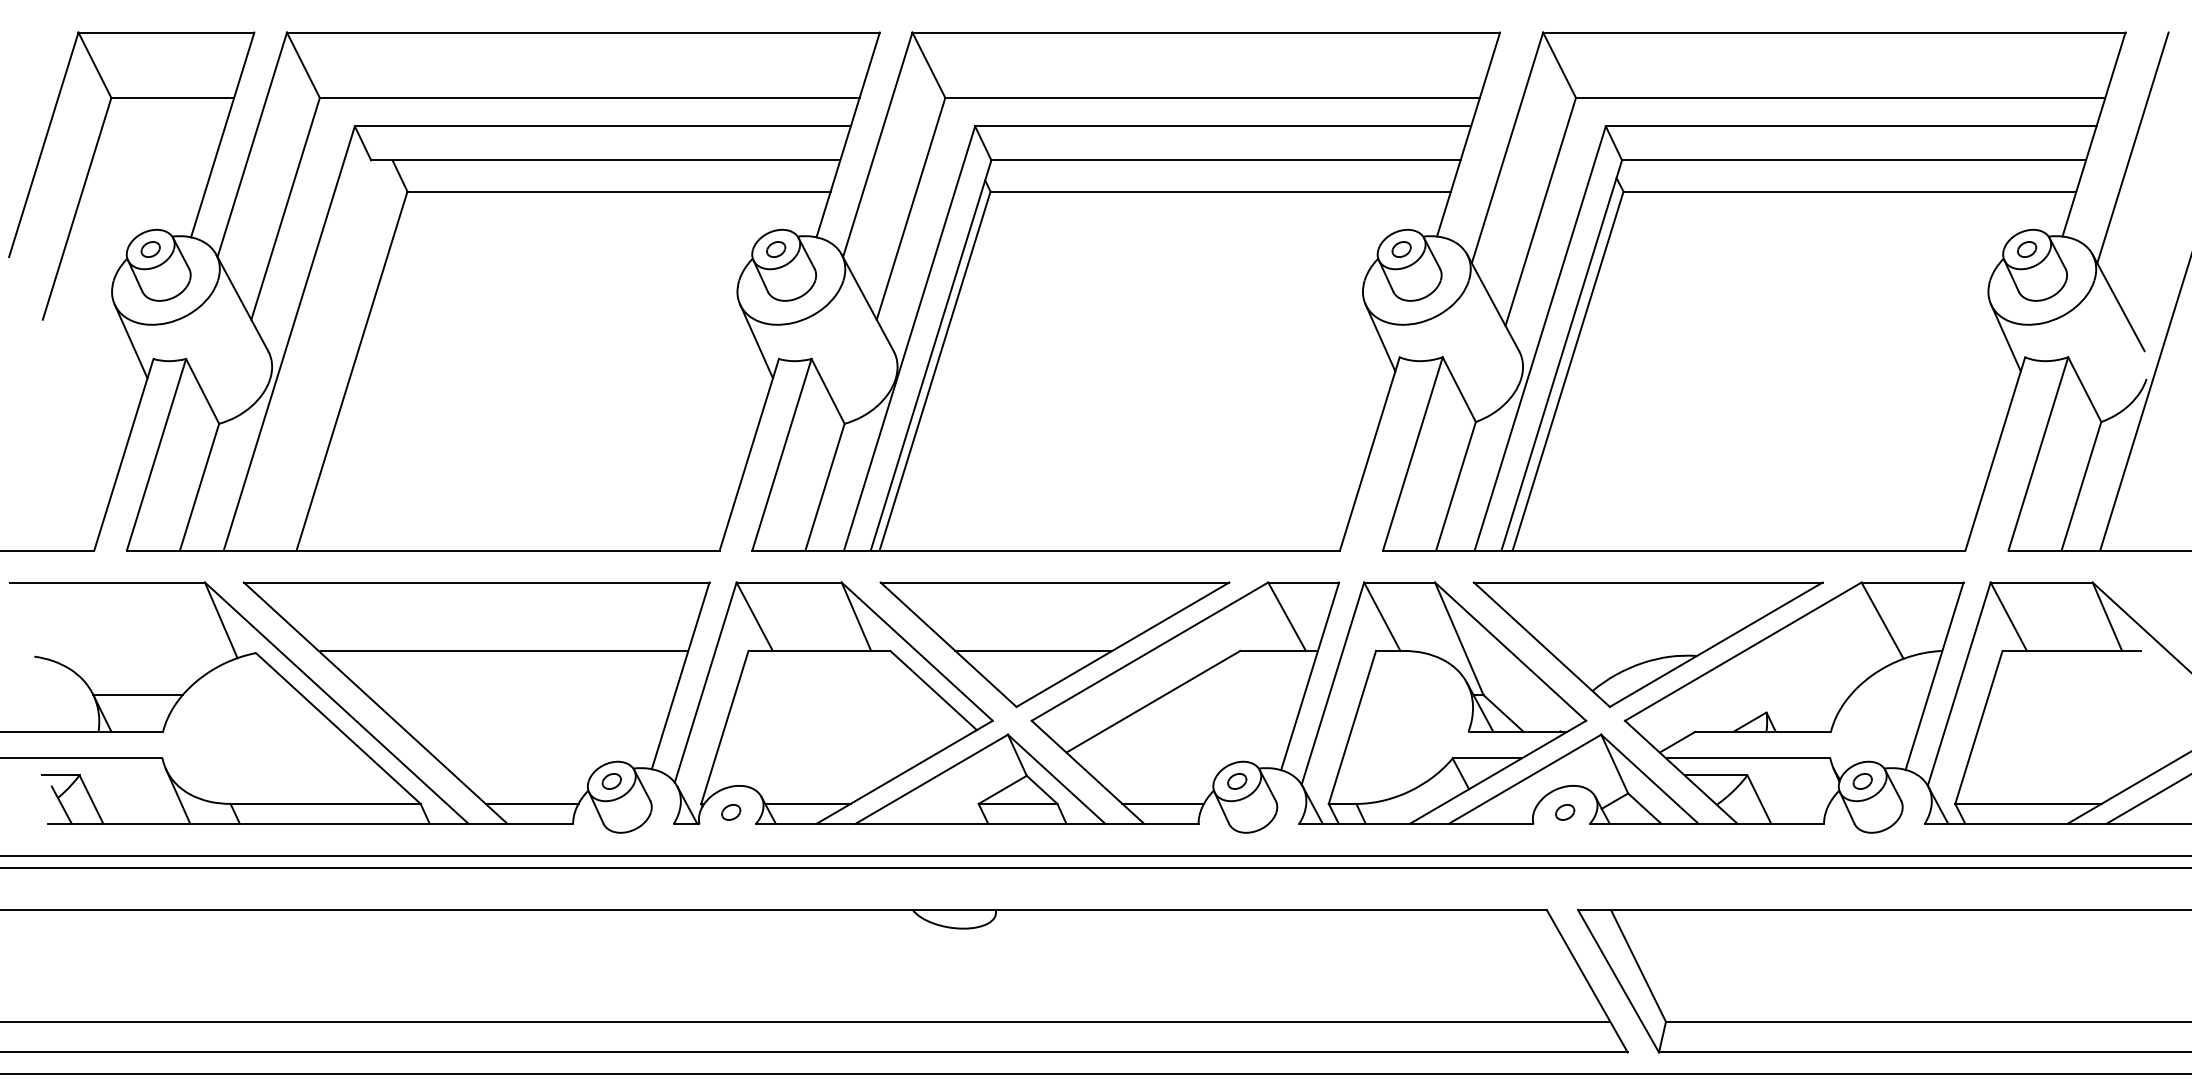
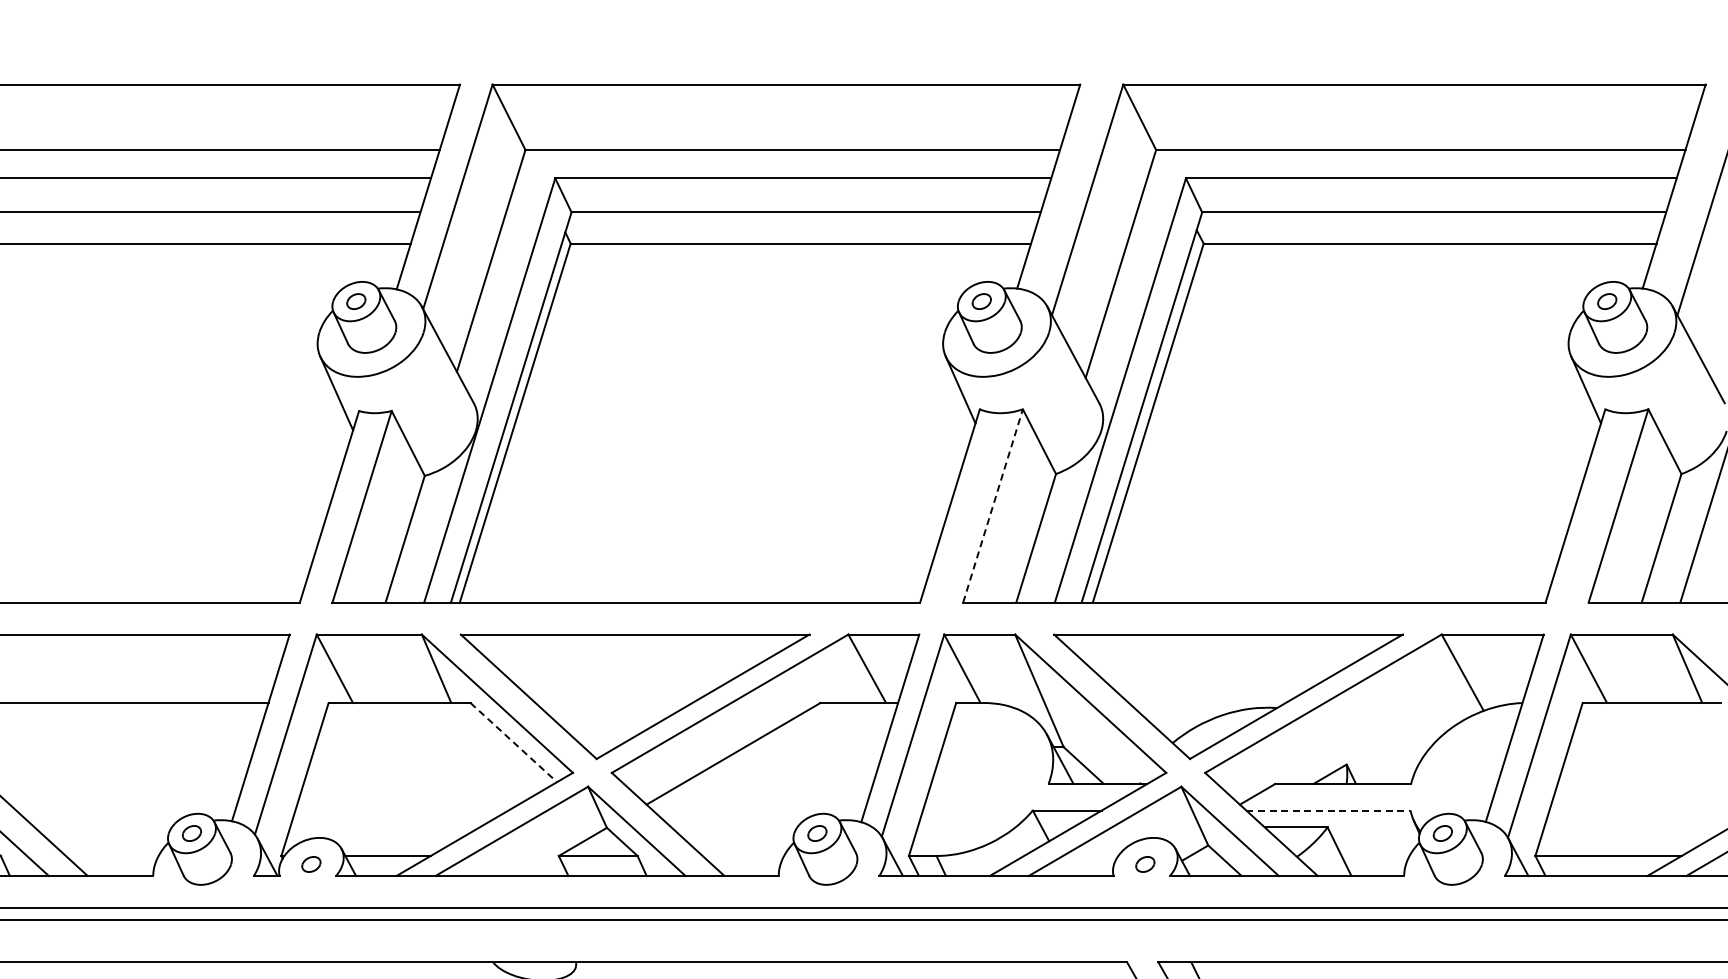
line: (1413, 453) -> (993, 505), solid -> dashed
line: (1033, 650) -> (613, 702), removed
line: (933, 690) -> (513, 742), solid -> dashed
line: (1748, 758) -> (1328, 810), solid -> dashed
line: (531, 803) -> (111, 855), removed
line: (1163, 803) -> (743, 855), removed

